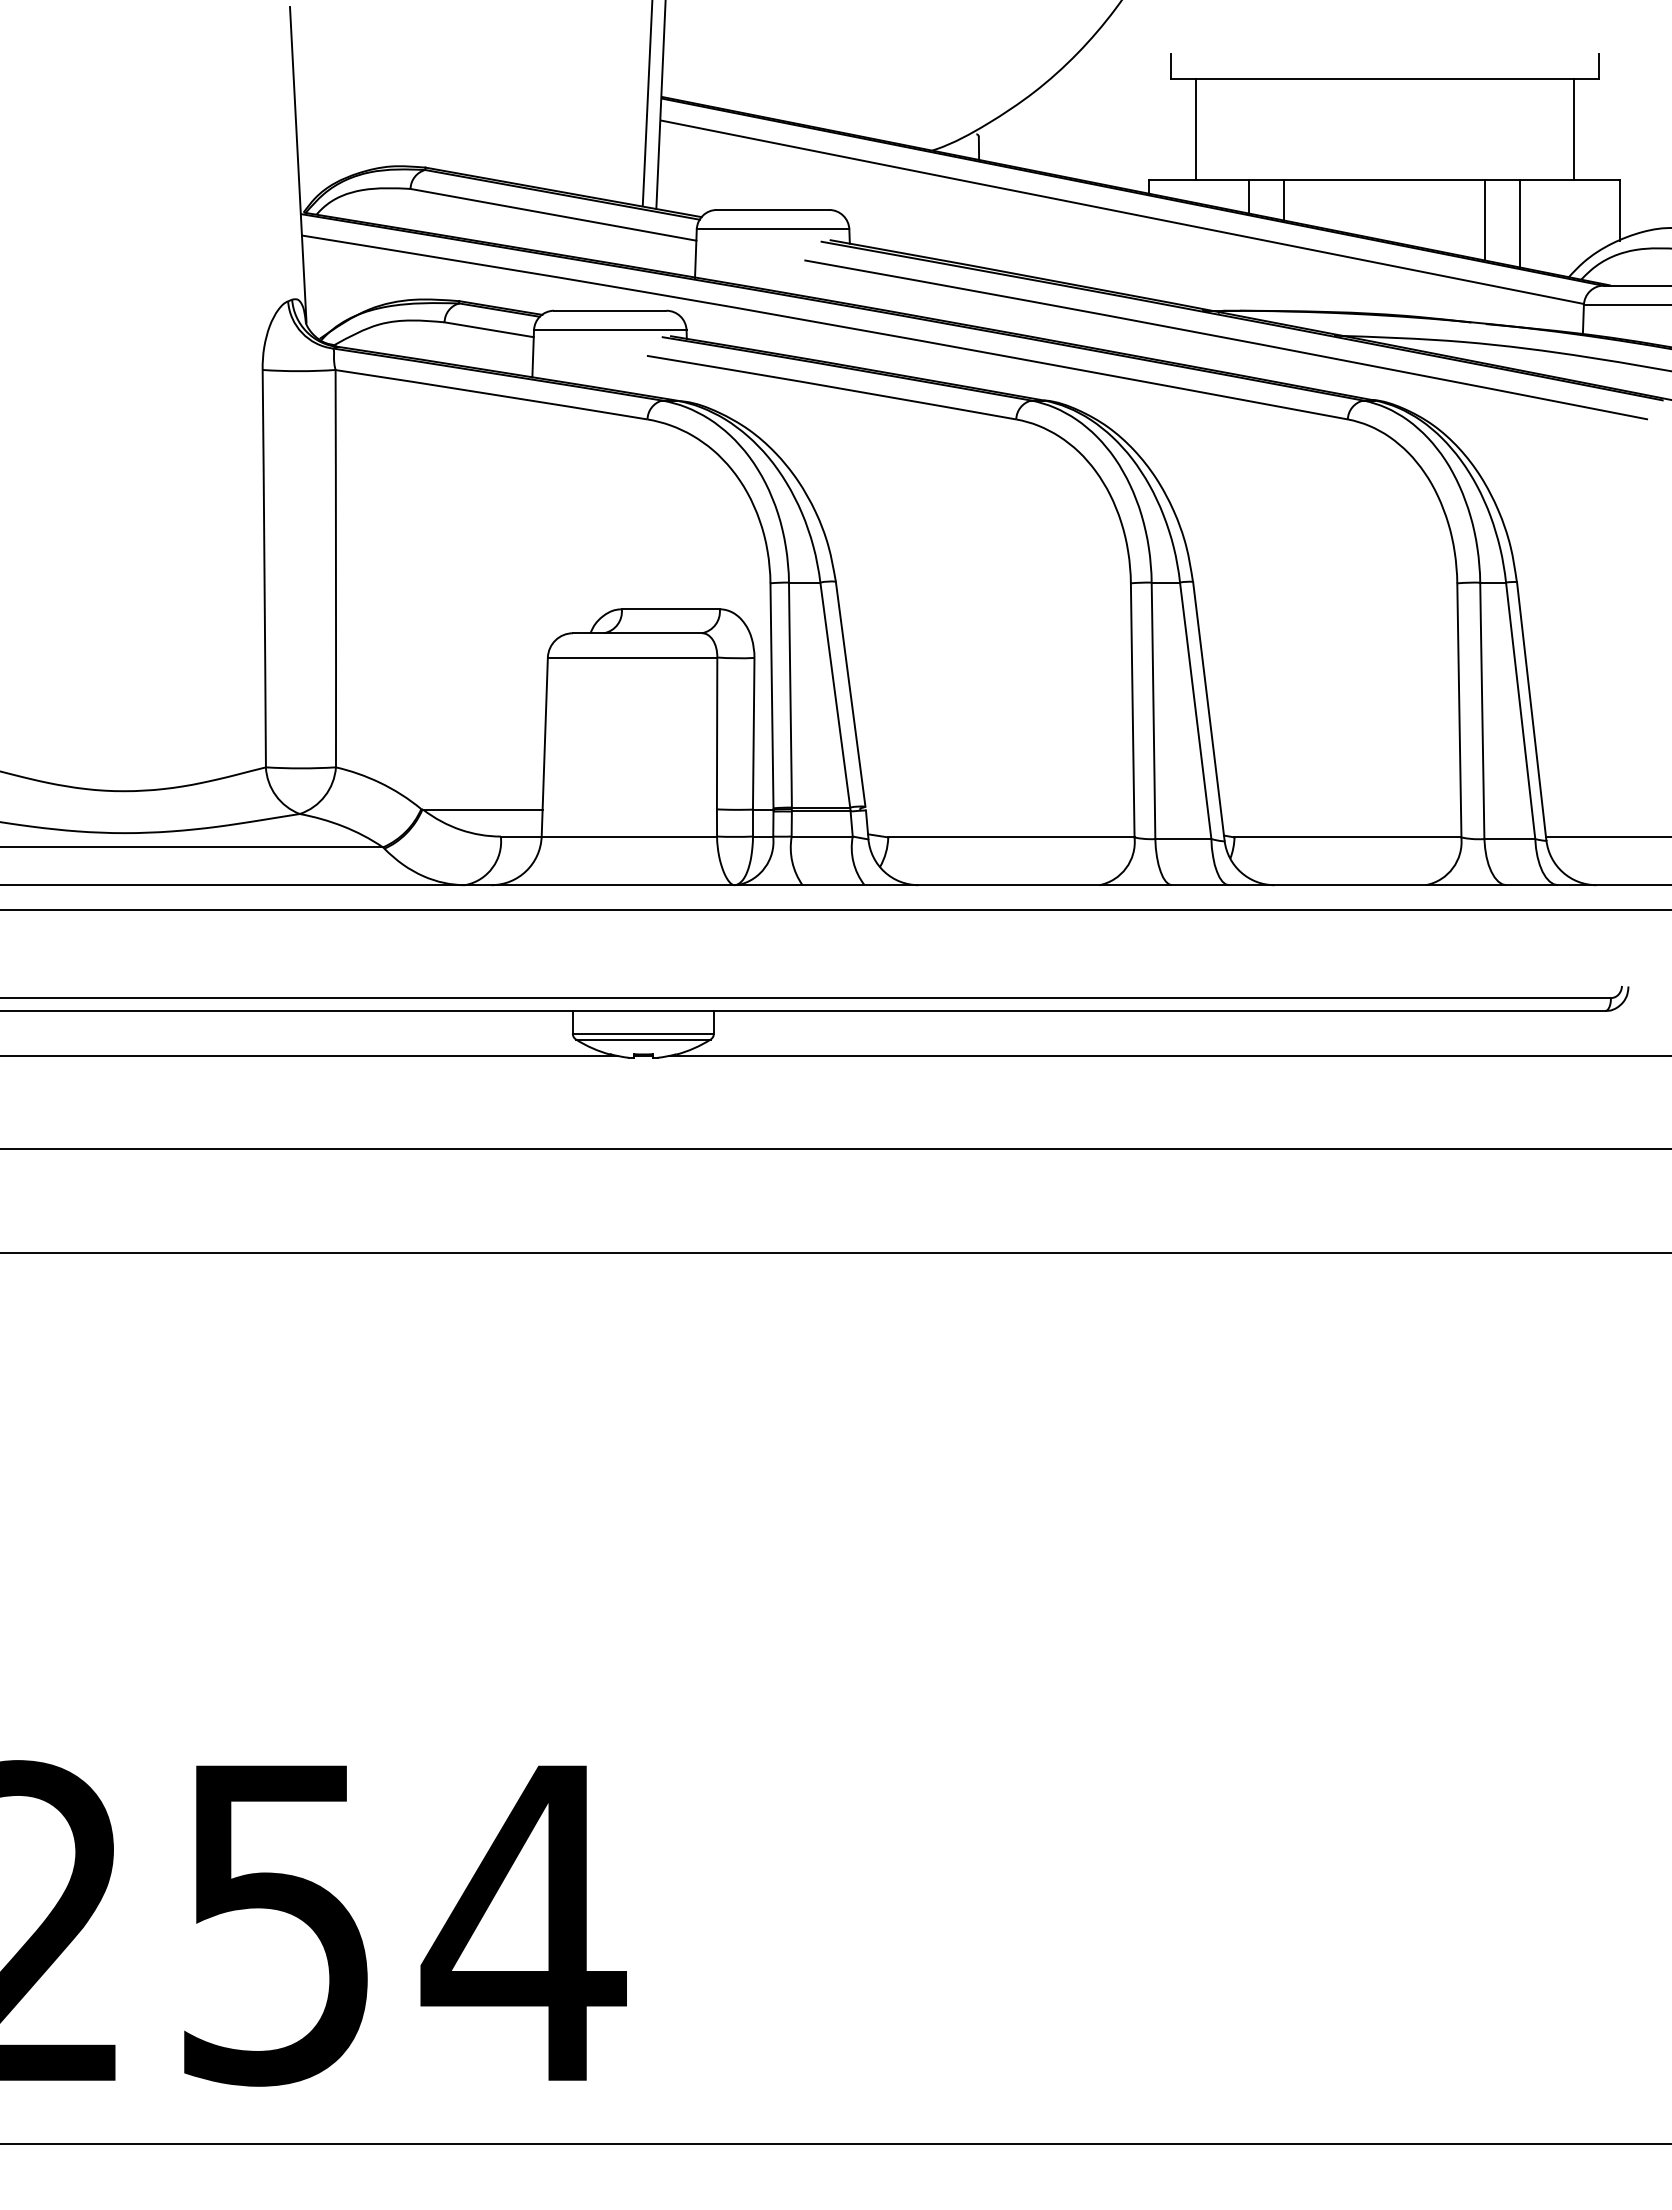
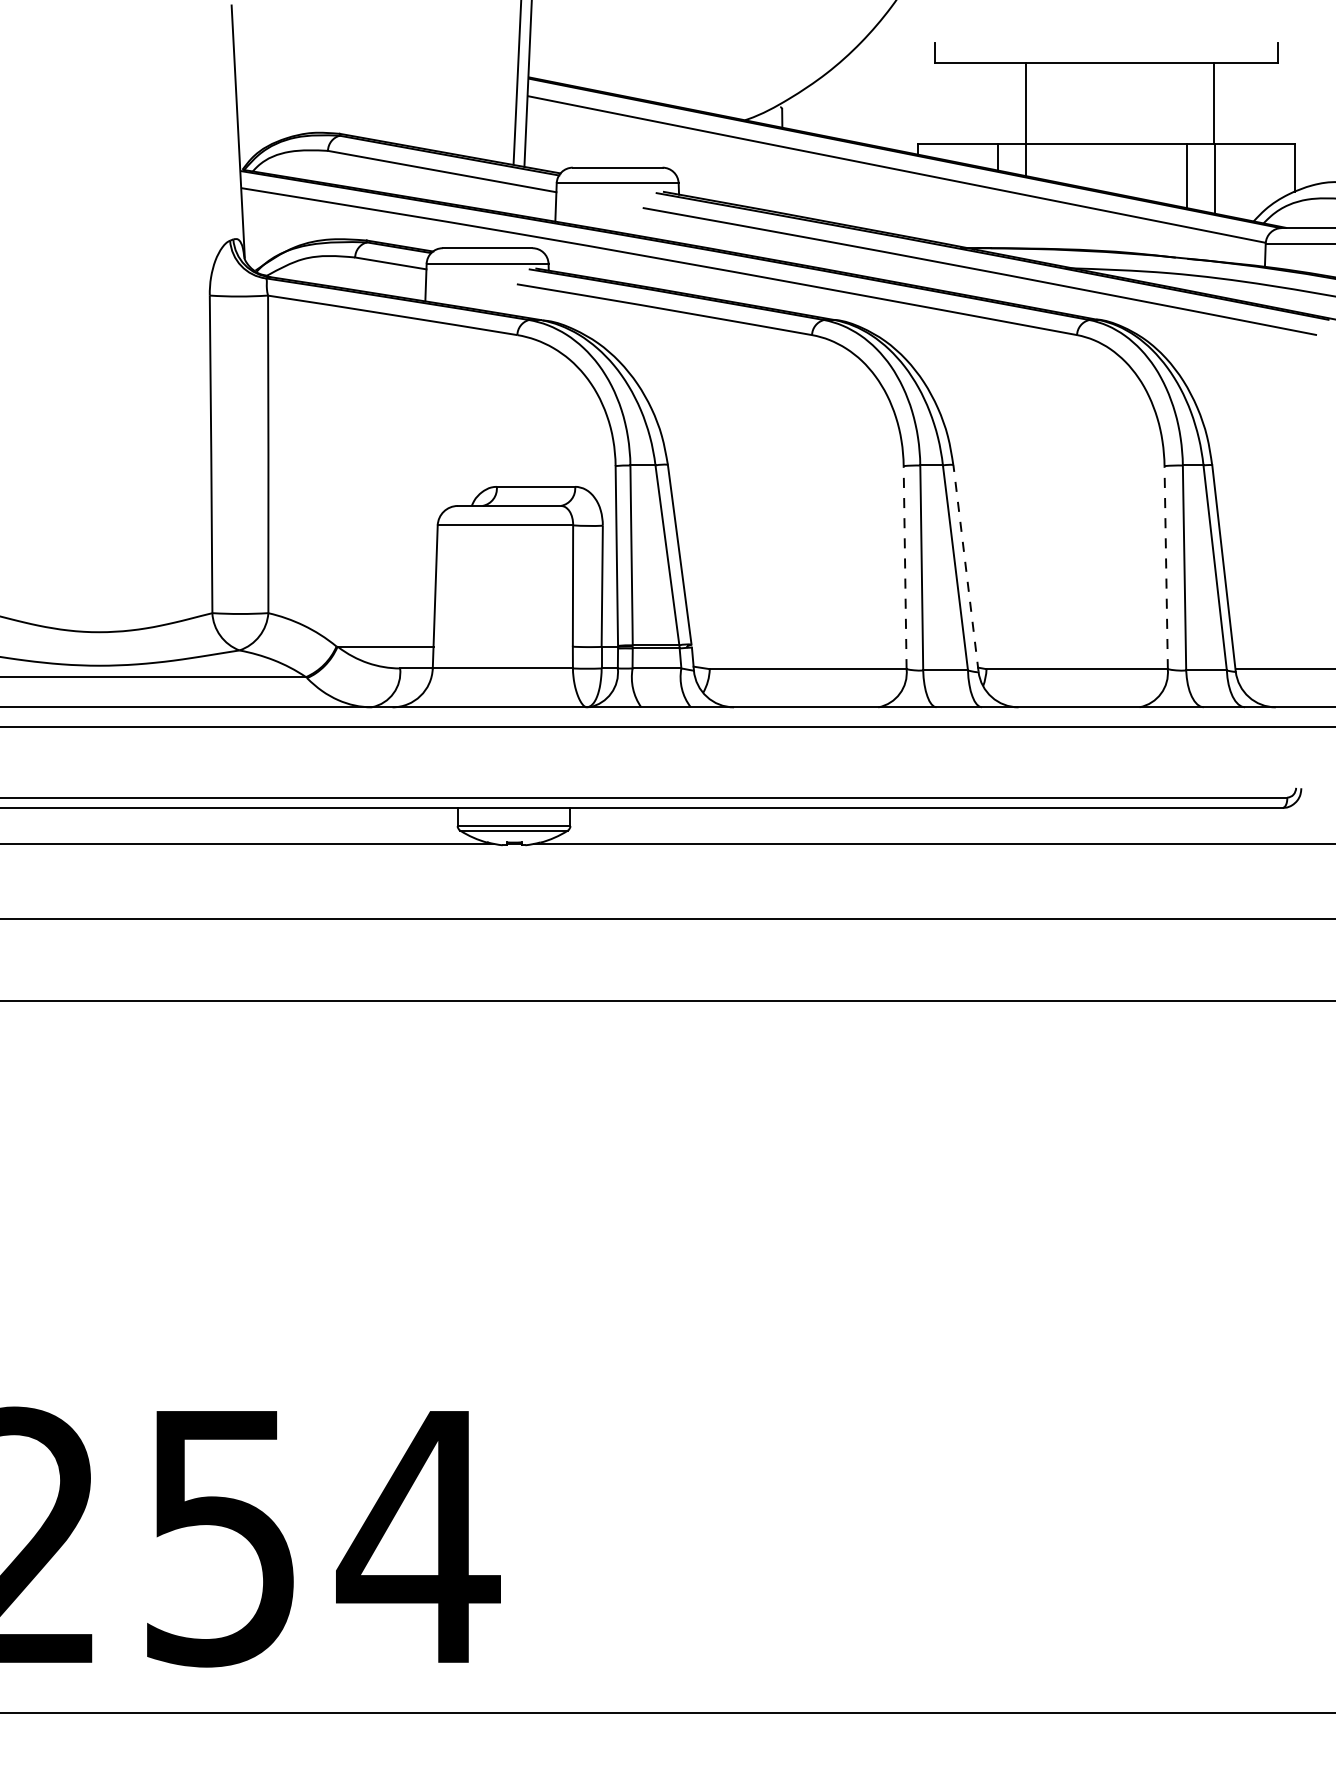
line: (1195, 128) -> (1025, 102), moved
line: (1573, 128) -> (1214, 102), moved
line: (1132, 709) -> (904, 566), solid -> dashed
line: (1459, 709) -> (1166, 566), solid -> dashed
line: (1208, 710) -> (965, 567), solid -> dashed

